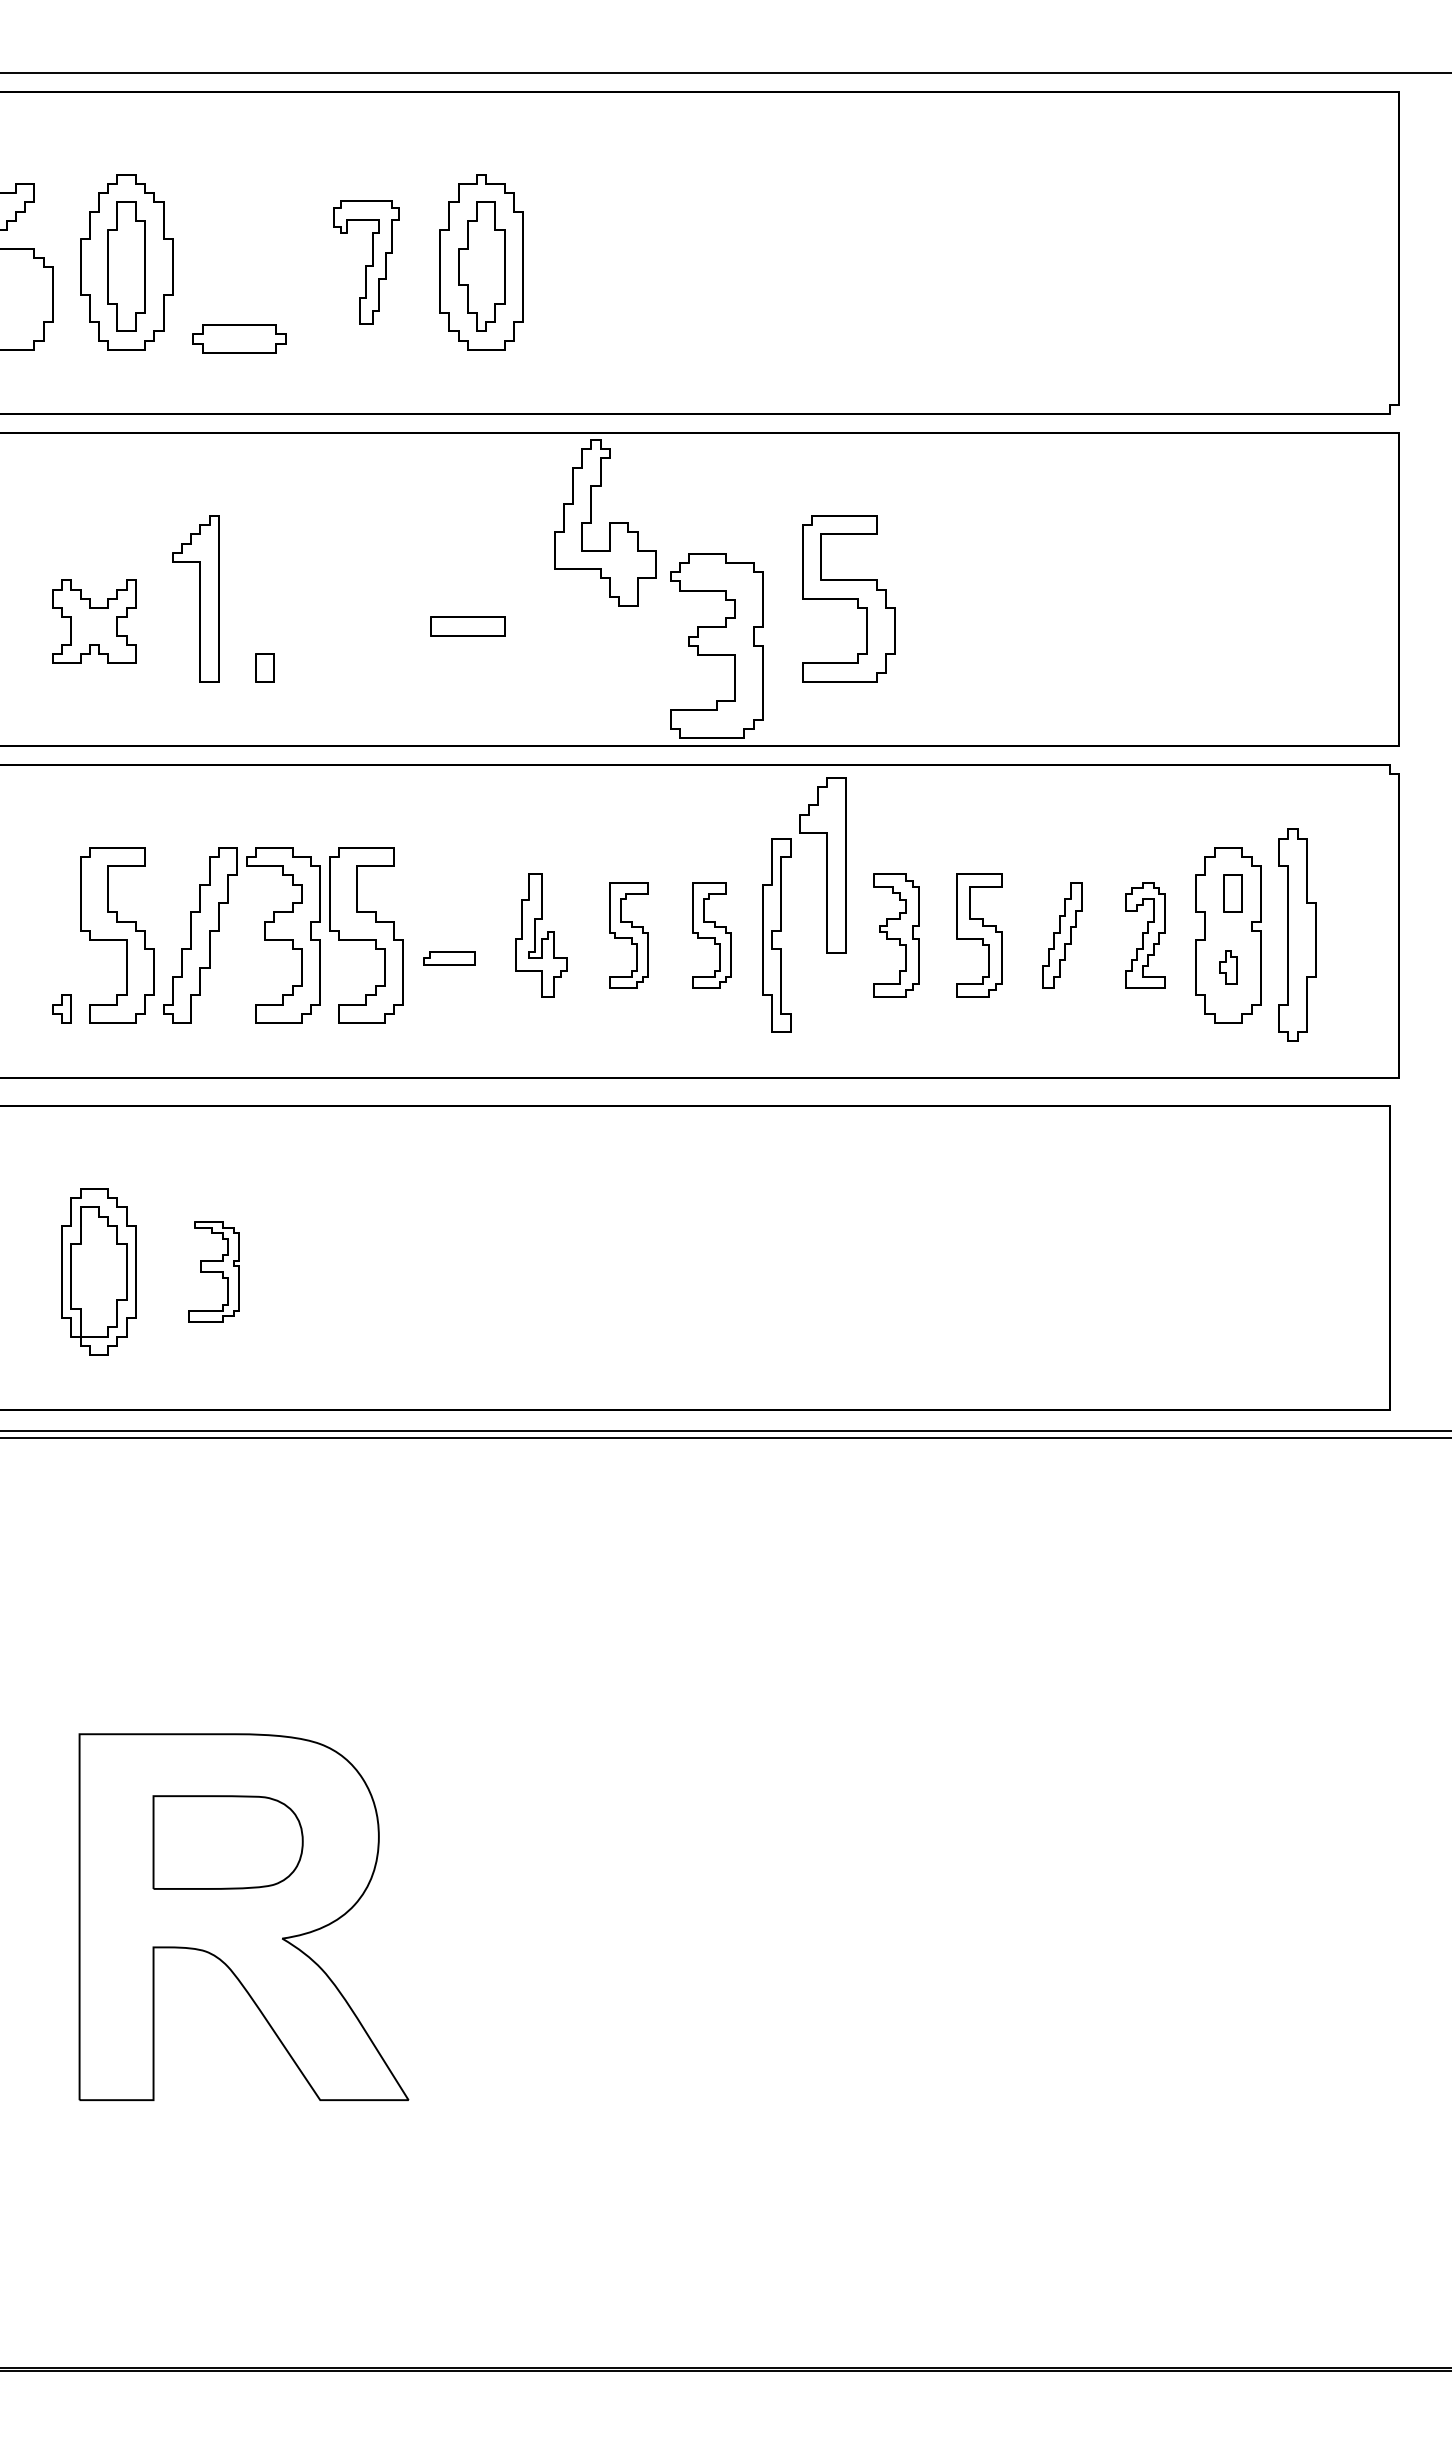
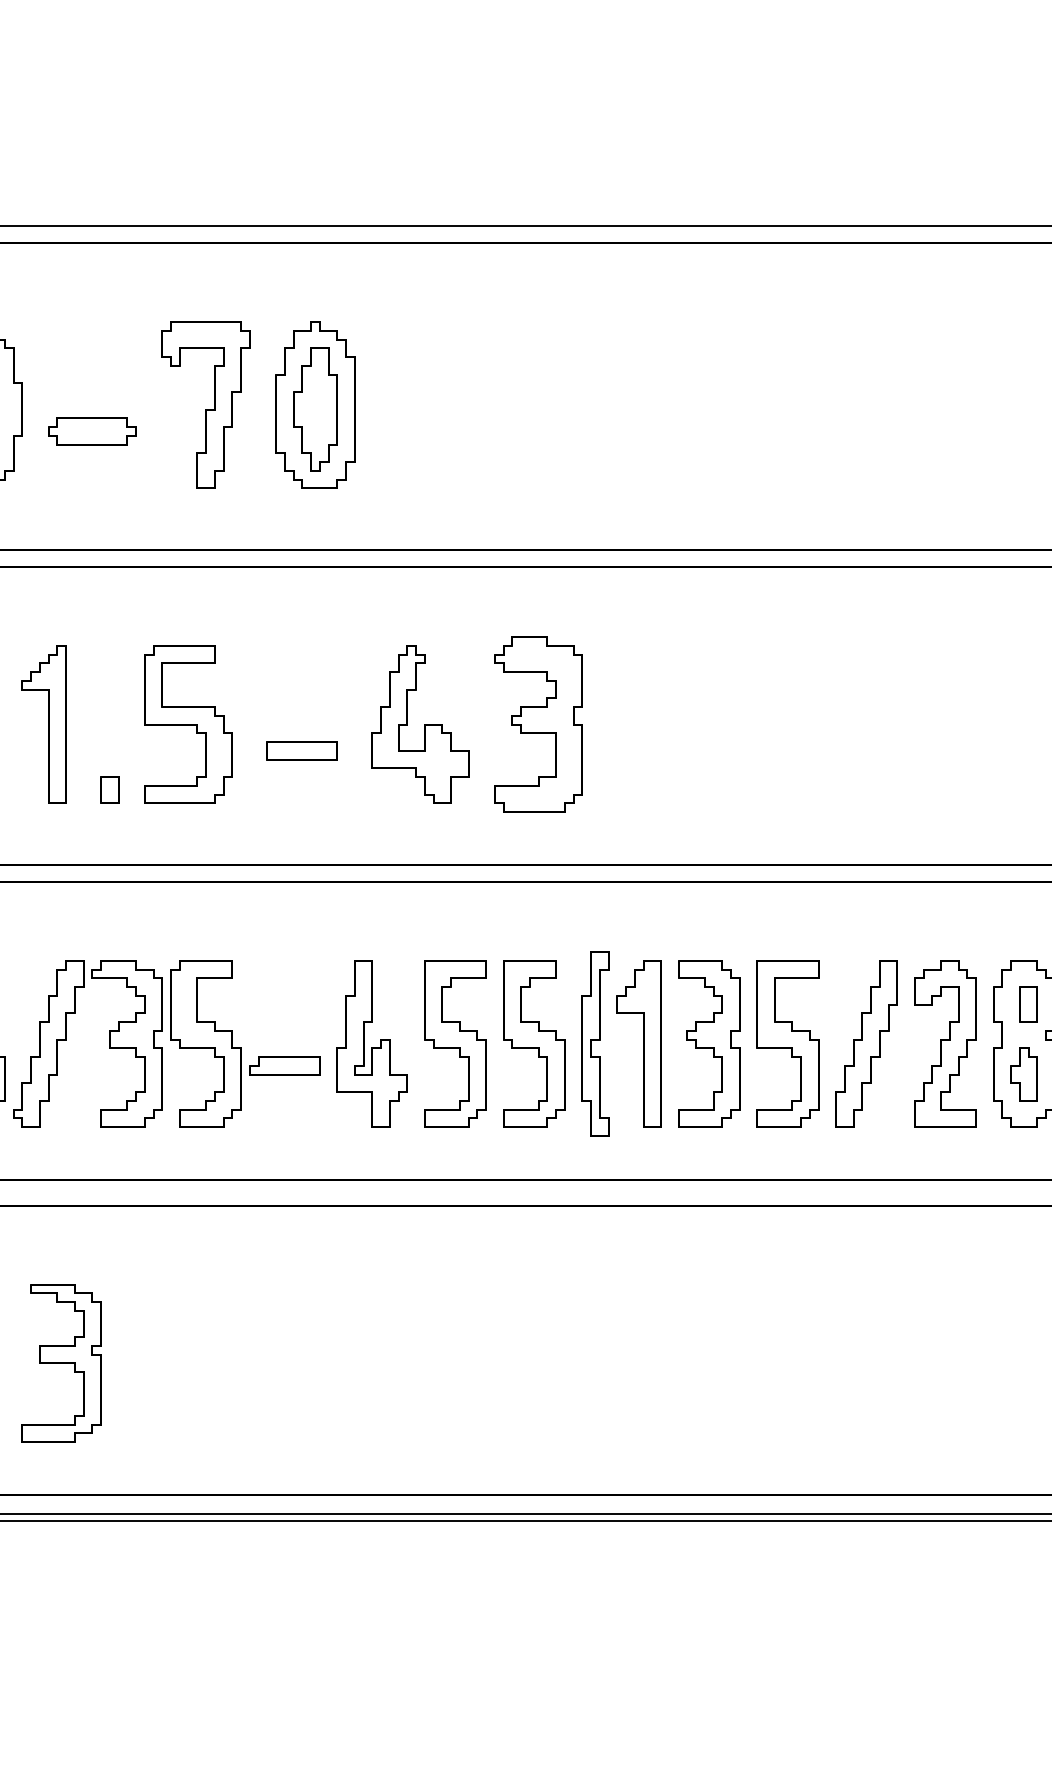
part: (366, 262) -> (206, 405), size x1.43
part: (239, 338) -> (92, 431), moved
part: (605, 522) -> (420, 724), moved
part: (848, 598) -> (188, 724), moved
part: (716, 645) -> (538, 724), moved
part: (822, 865) -> (638, 1044), moved
part: (541, 935) -> (372, 1044), size x1.43
part: (628, 935) -> (454, 1044), size x1.67
part: (711, 935) -> (533, 1044), size x1.67
part: (896, 935) -> (709, 1044), size x1.43
part: (979, 935) -> (787, 1044), size x1.43
part: (1062, 935) -> (866, 1044), size x1.67
part: (1145, 935) -> (945, 1044), size x1.67
part: (449, 958) -> (285, 1065), size x1.43
part: (1228, 967) -> (1024, 1074), size x1.67
part: (214, 1271) -> (62, 1362), size x1.67

